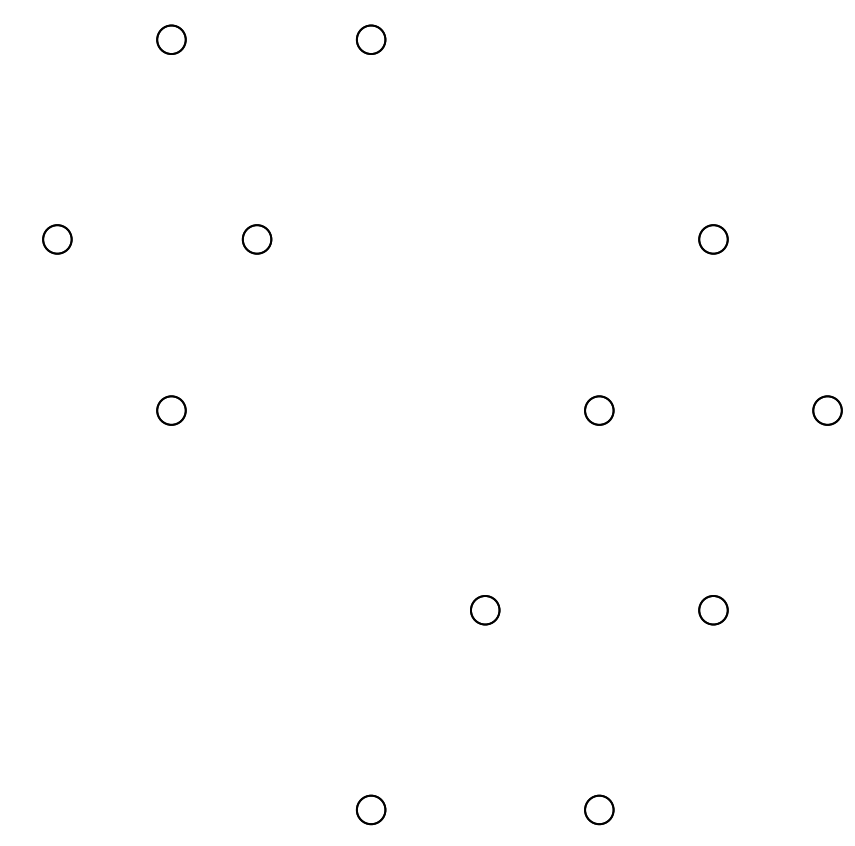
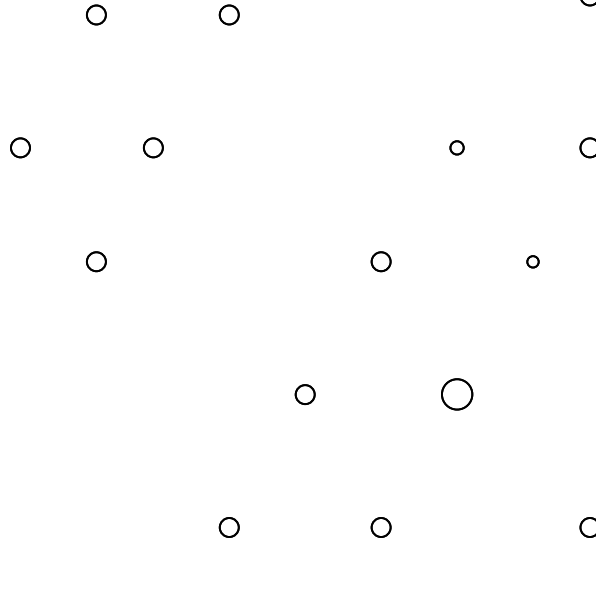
part: (712, 238) -> (456, 147), size x0.7
part: (826, 410) -> (532, 261), size x0.6
part: (712, 610) -> (456, 394), size x1.6

